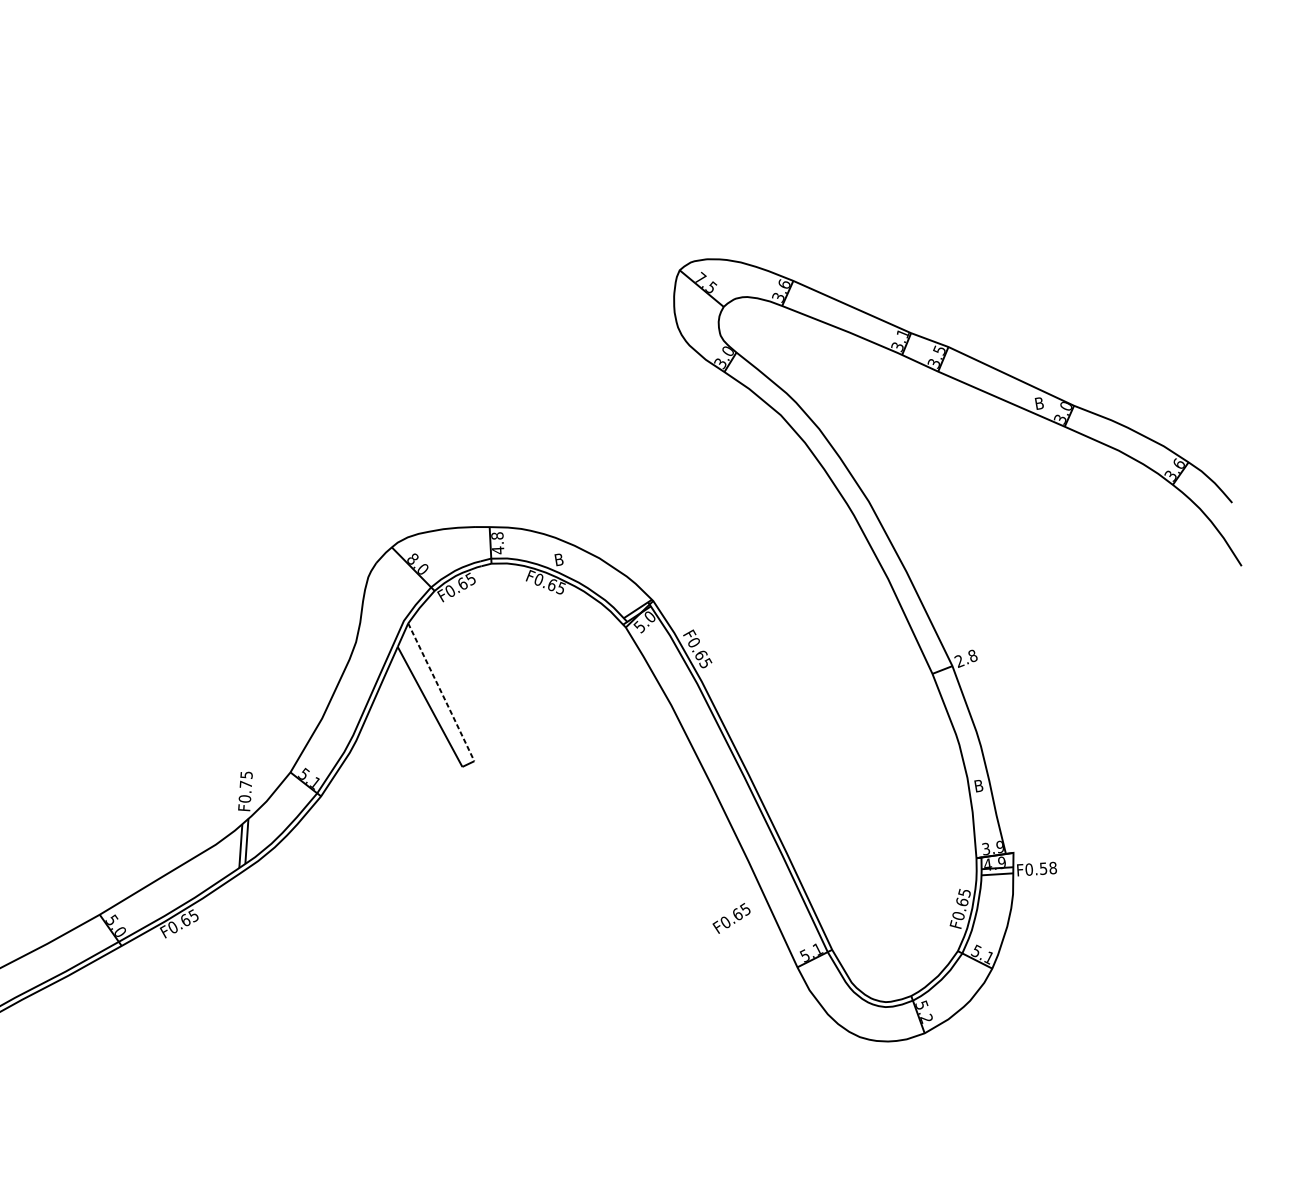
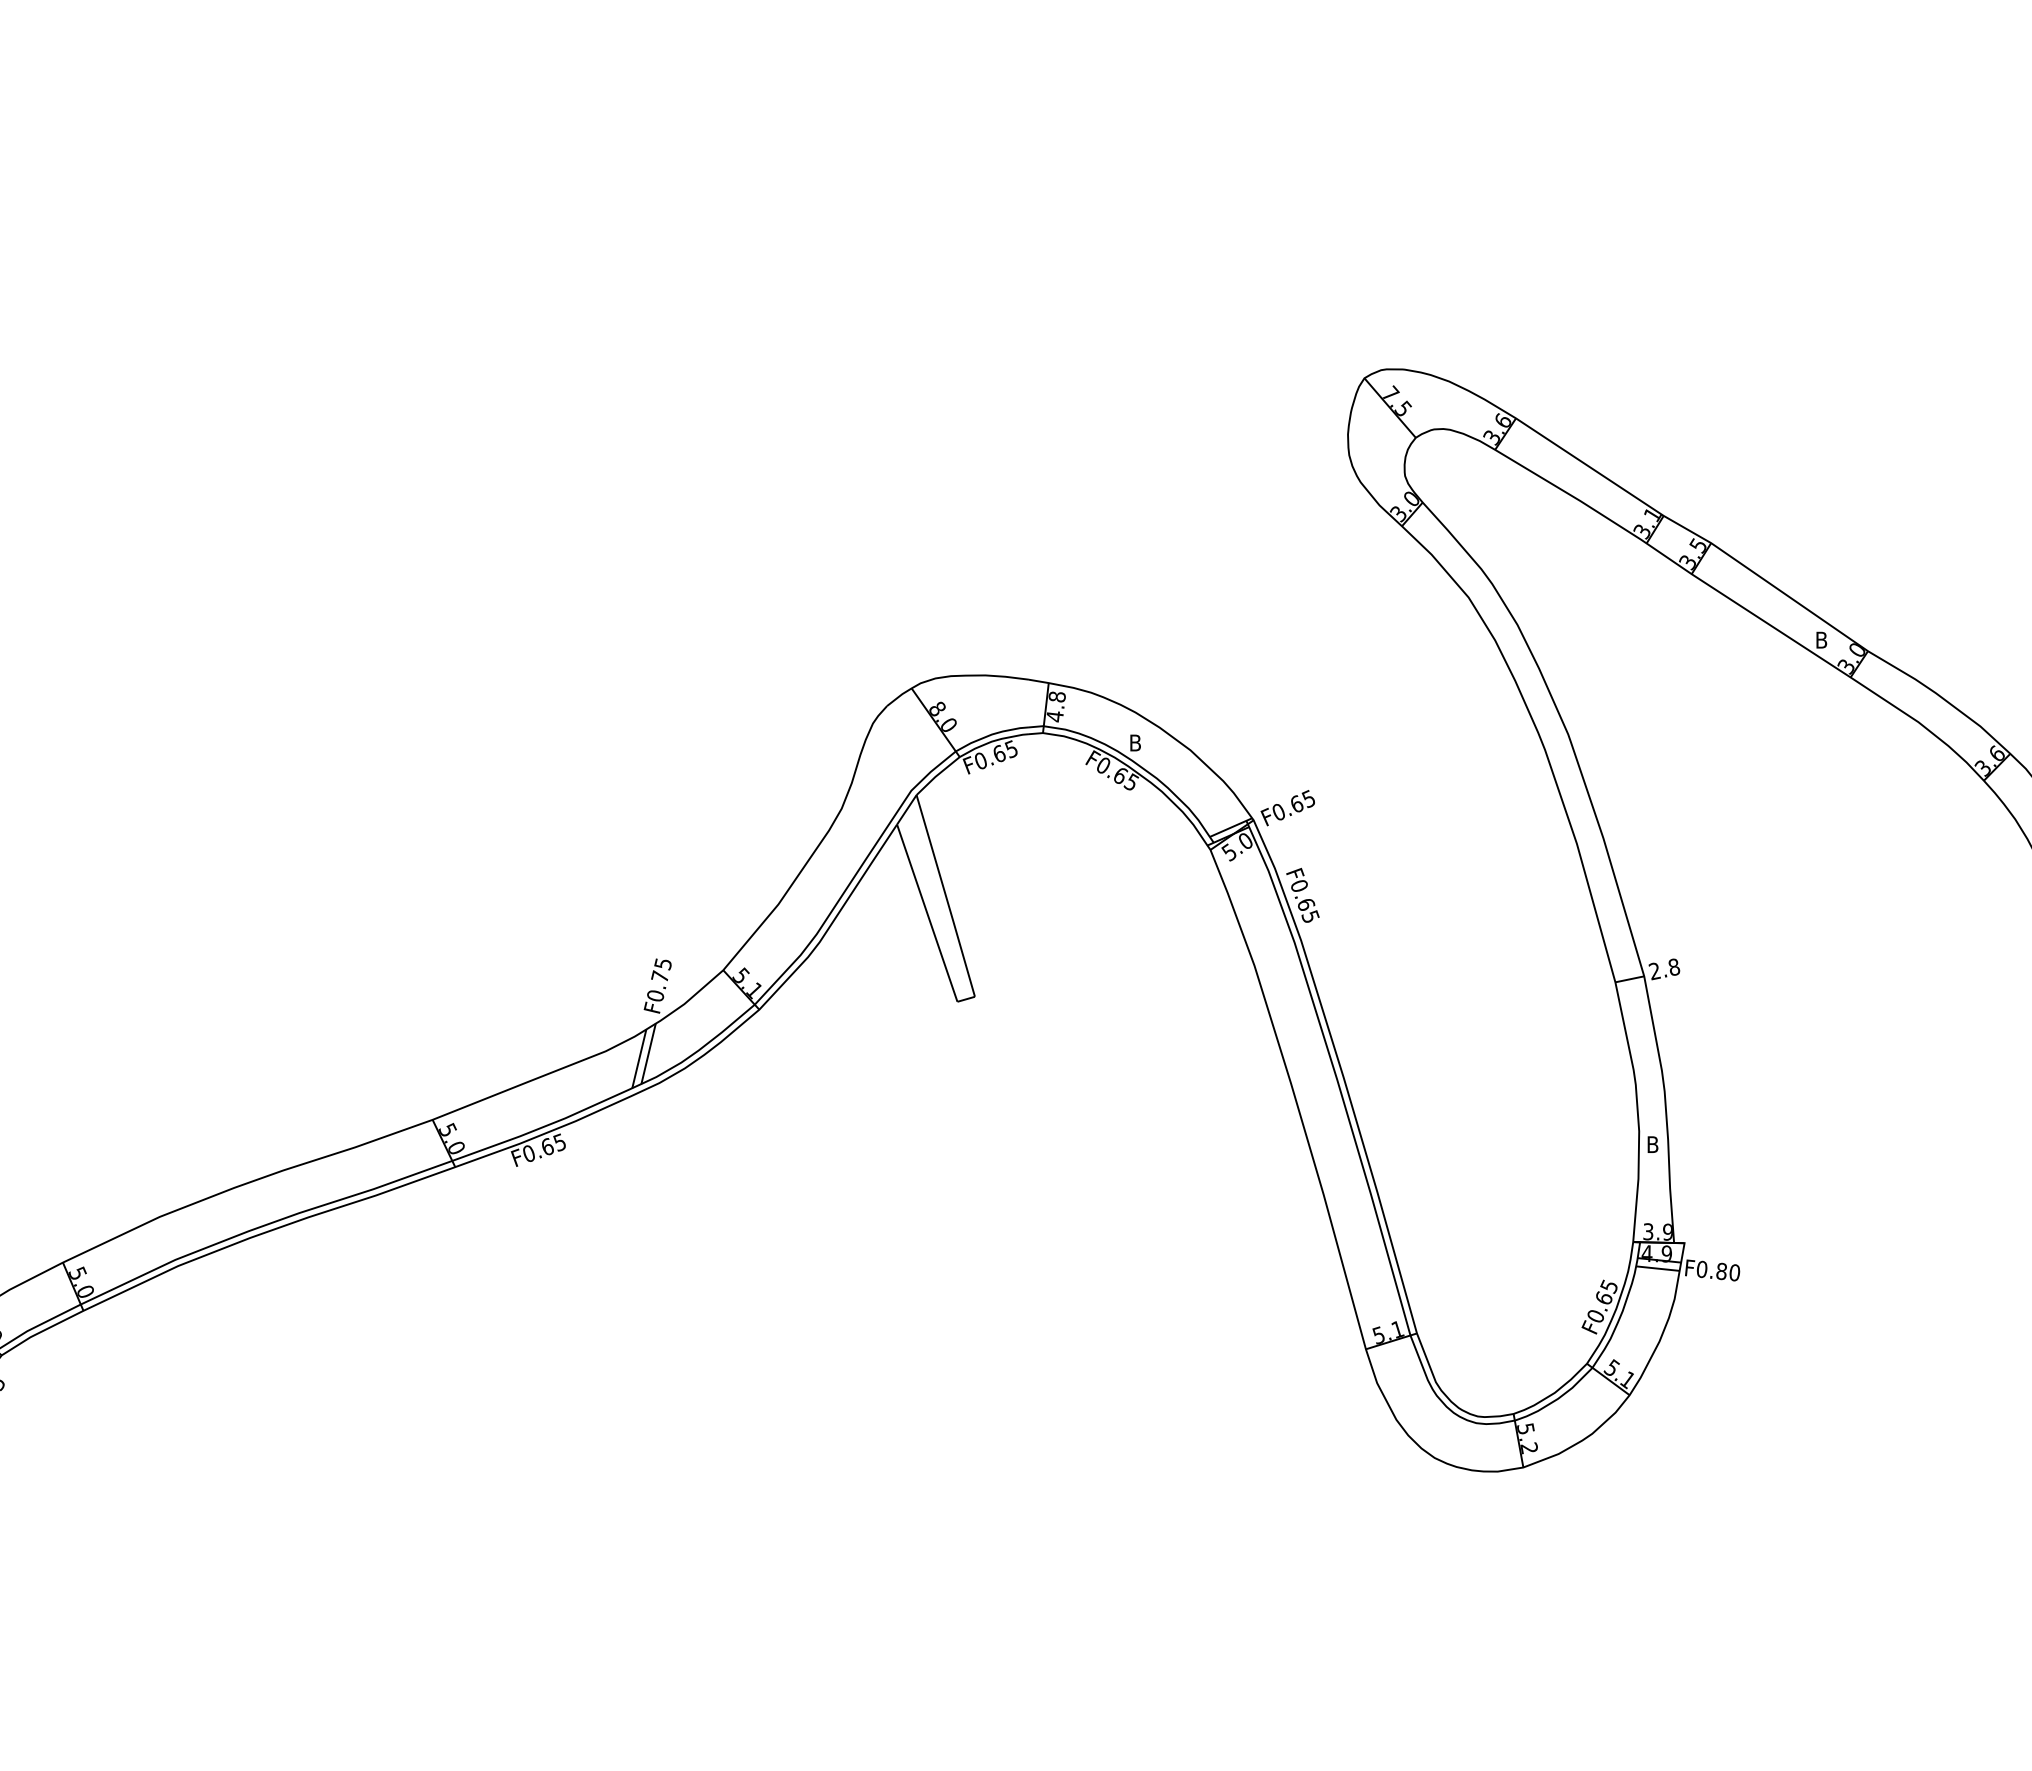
line: (441, 692) -> (946, 896), dashed -> solid
text: (1048, 867) -> (1728, 1271), F0.58 -> F0.80
text: (731, 918) -> (1287, 808), moved

